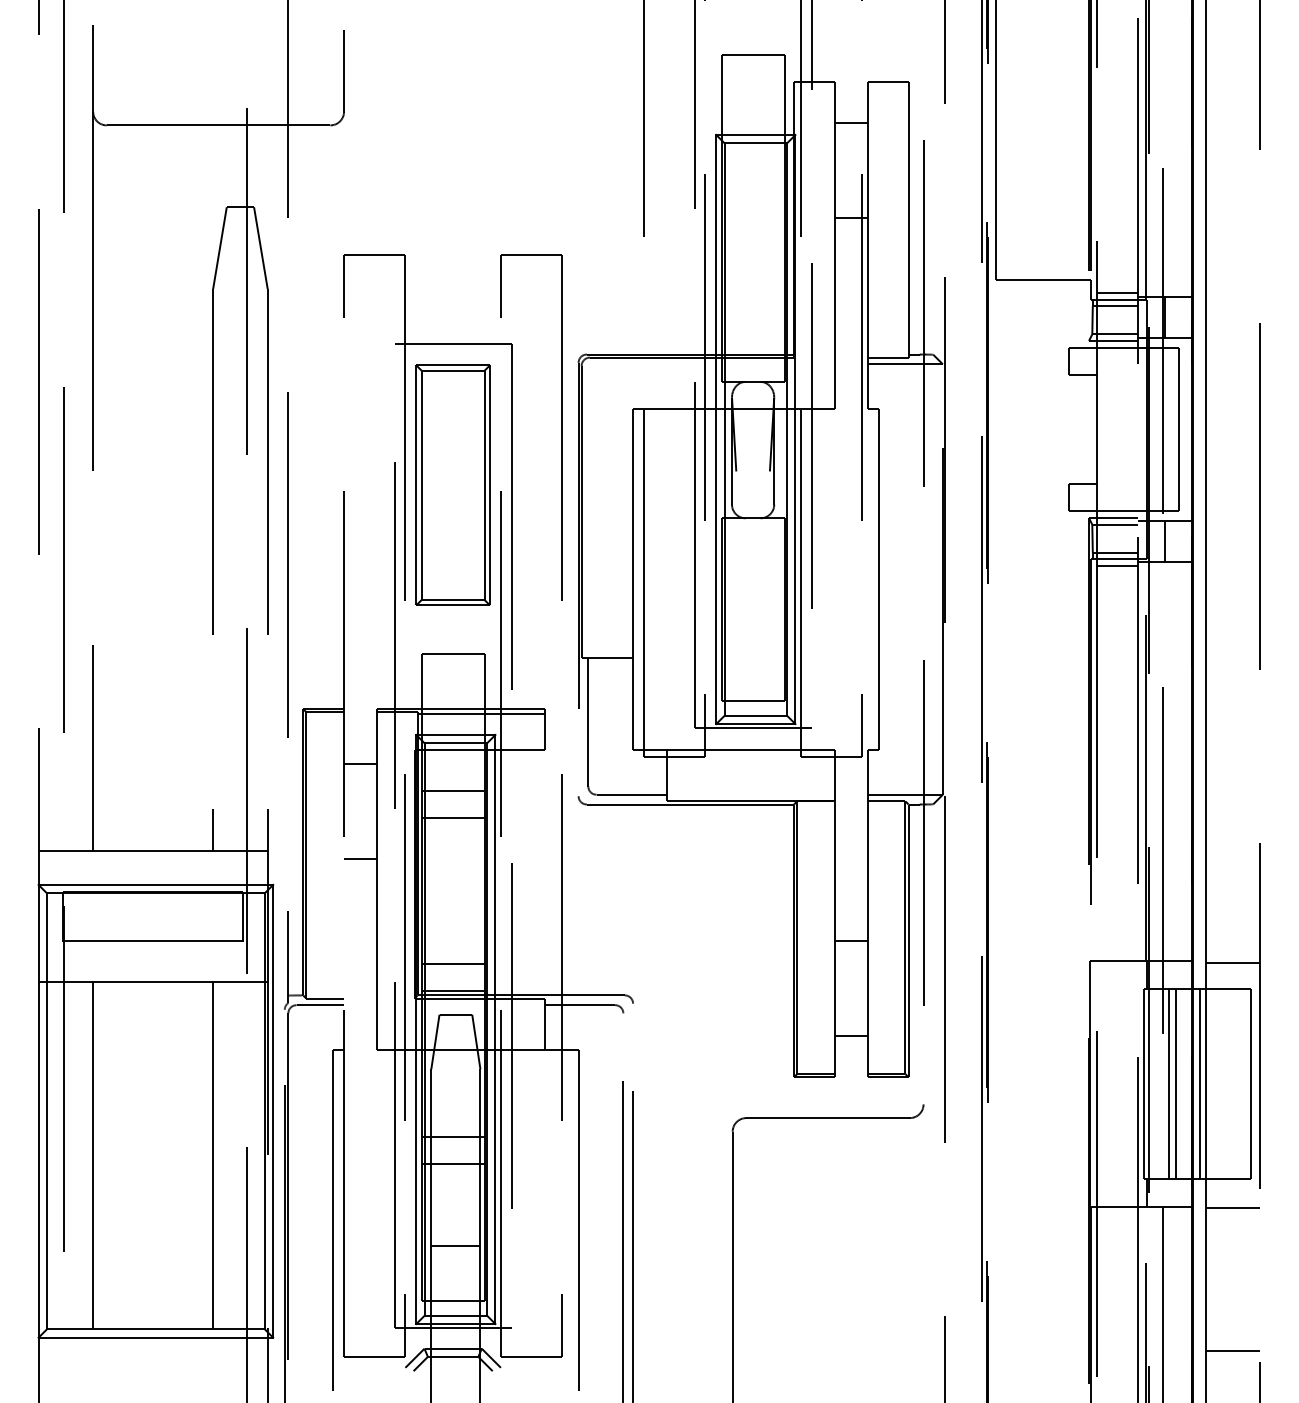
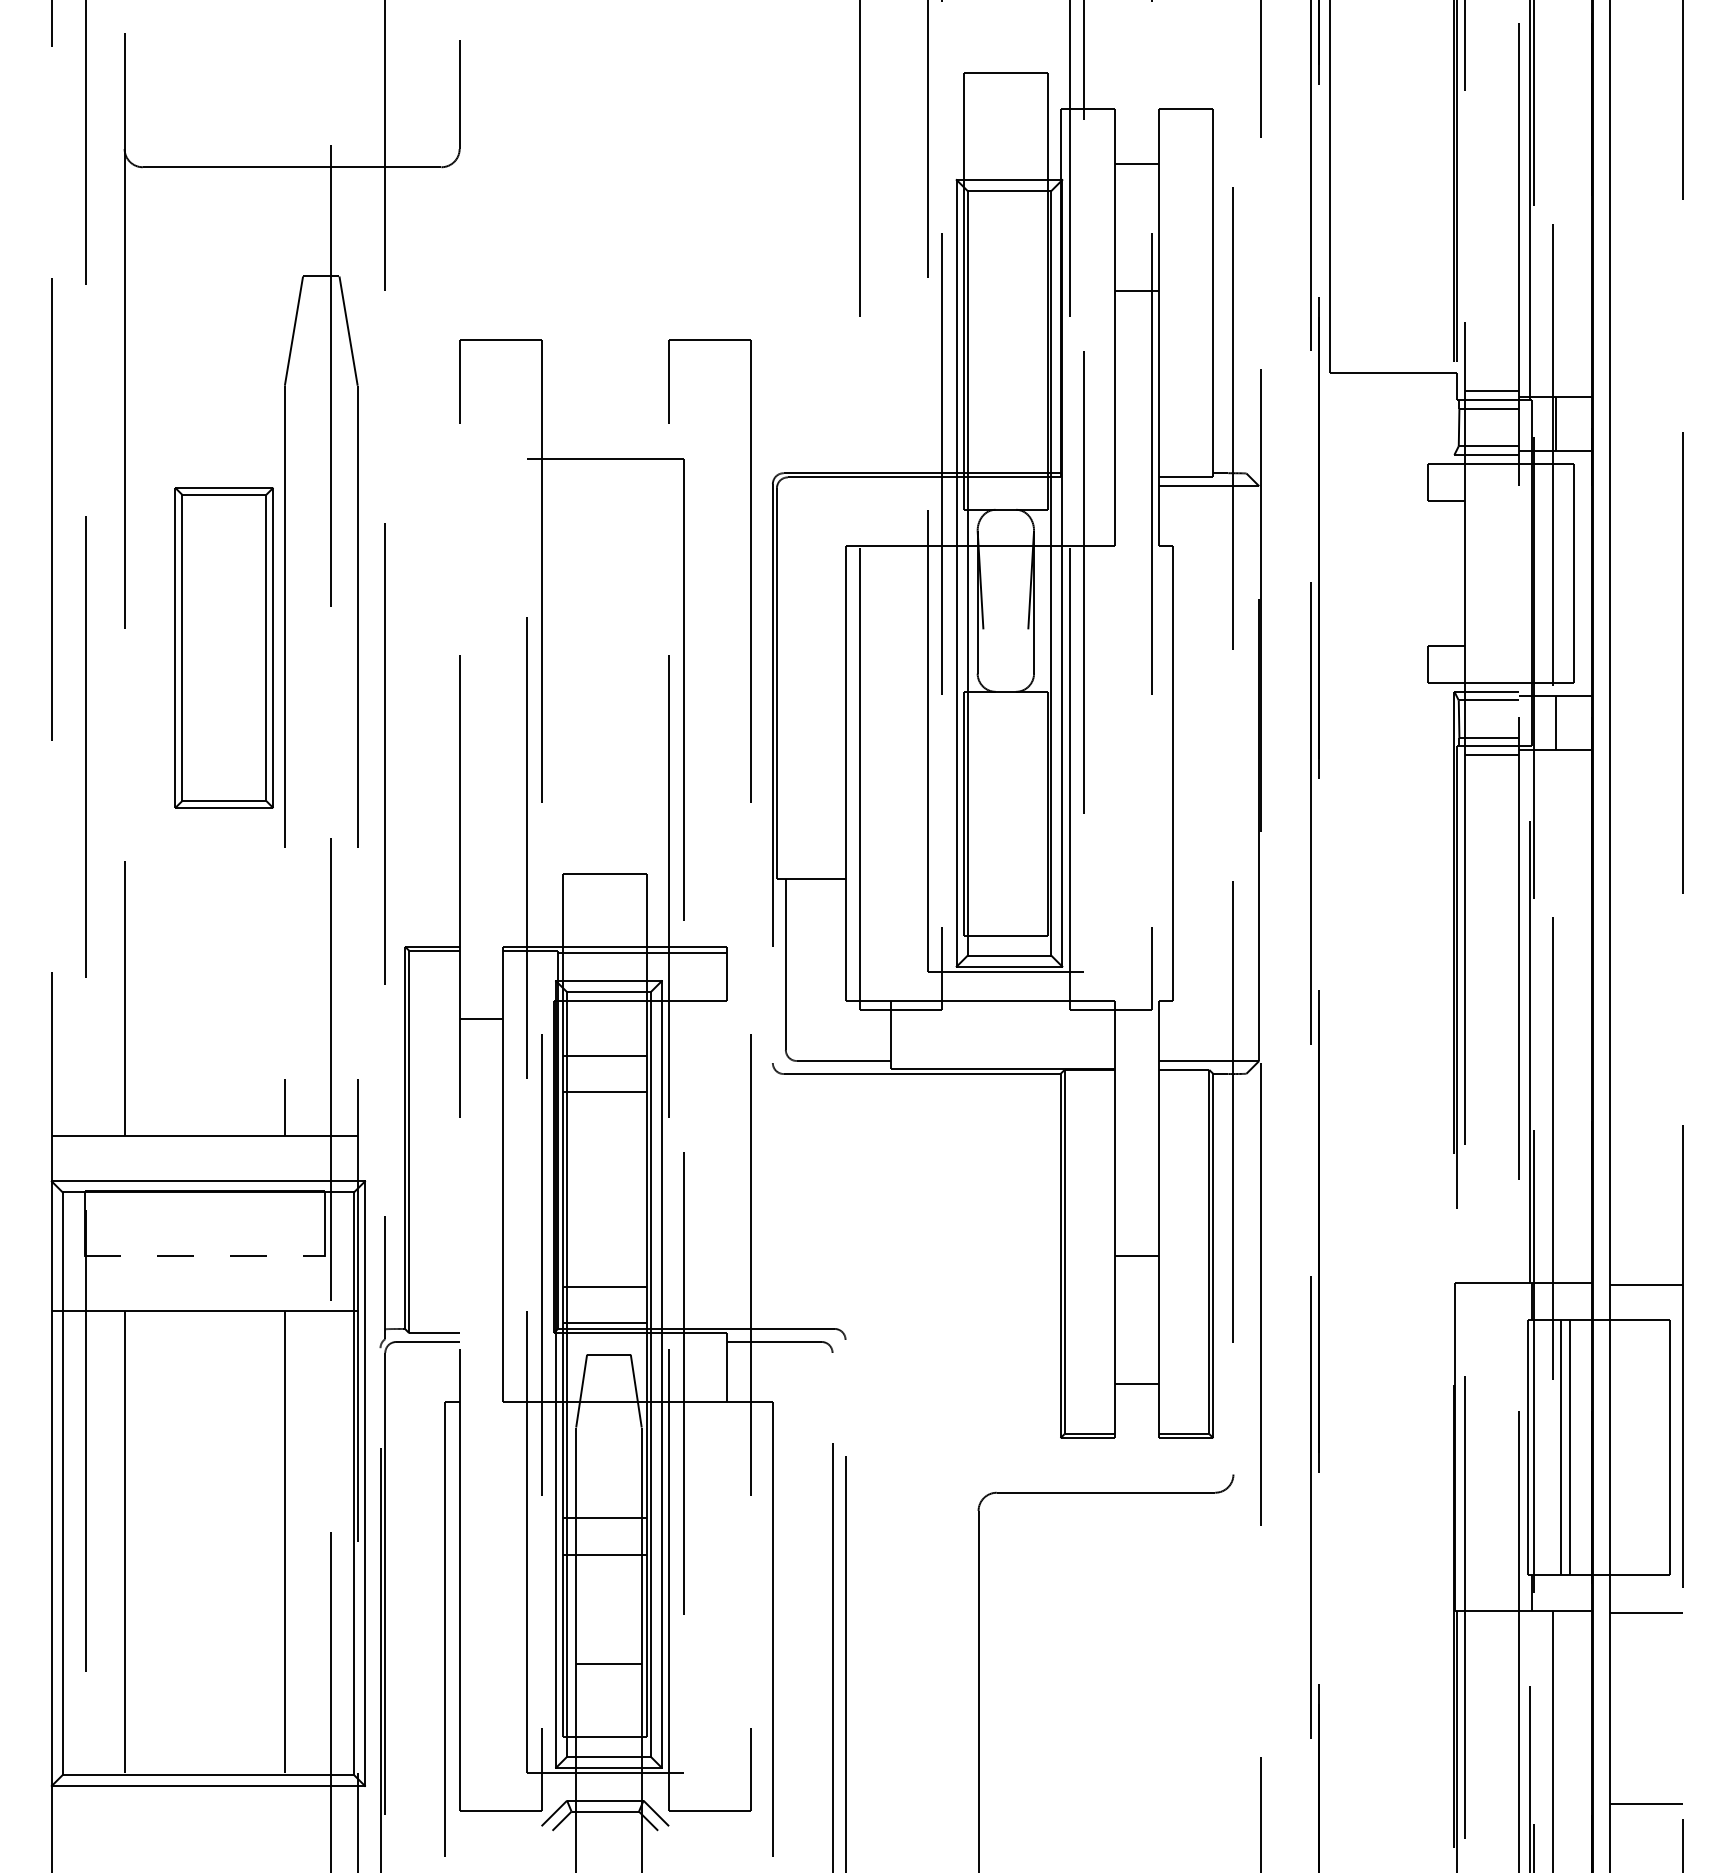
part: (452, 485) -> (223, 647), moved
line: (360, 858) -> (481, 1146), removed
line: (153, 941) -> (205, 1256), solid -> dashed
line: (1199, 1083) -> (1602, 1446), removed

